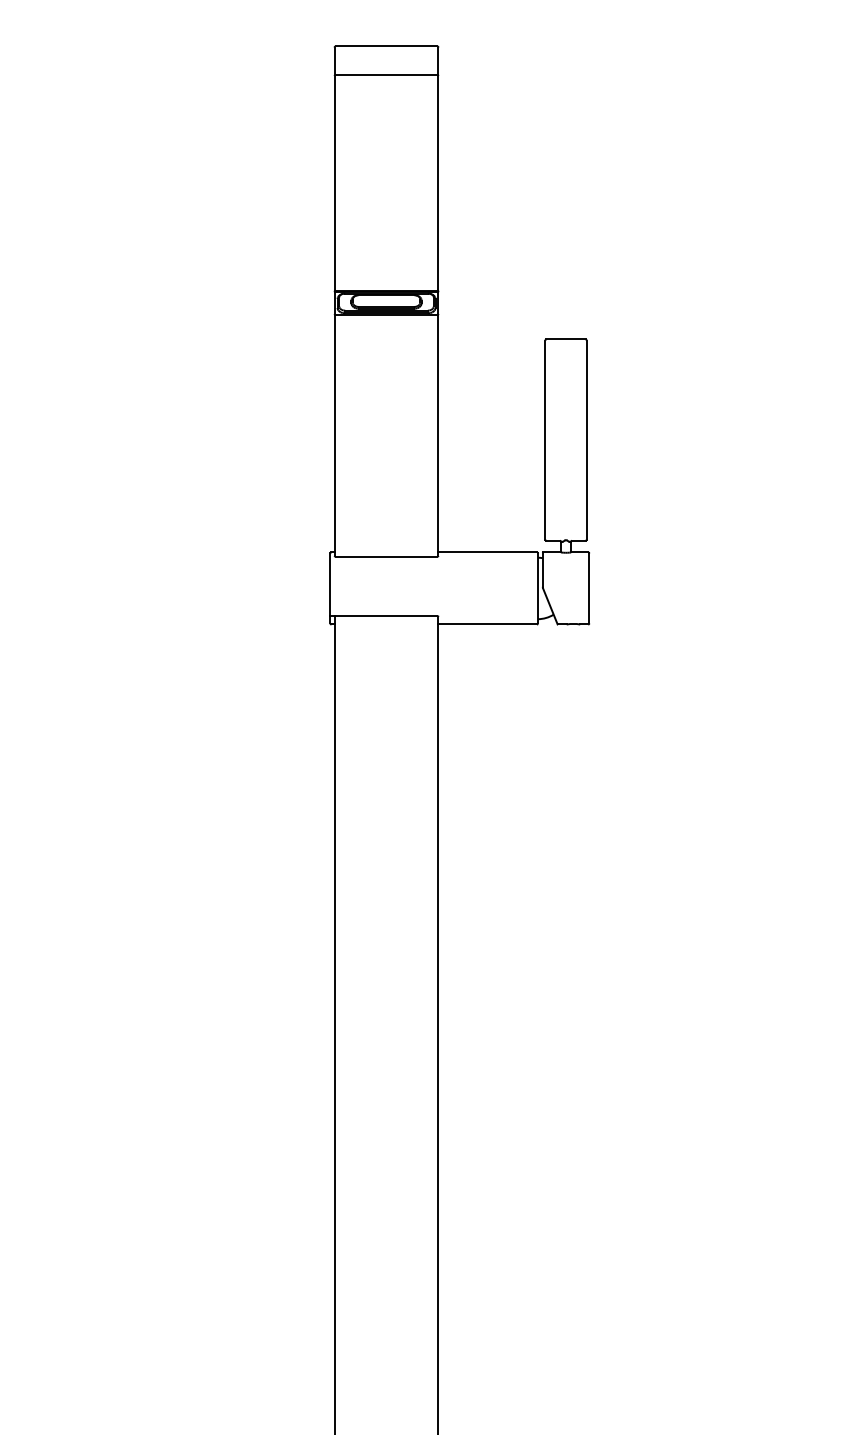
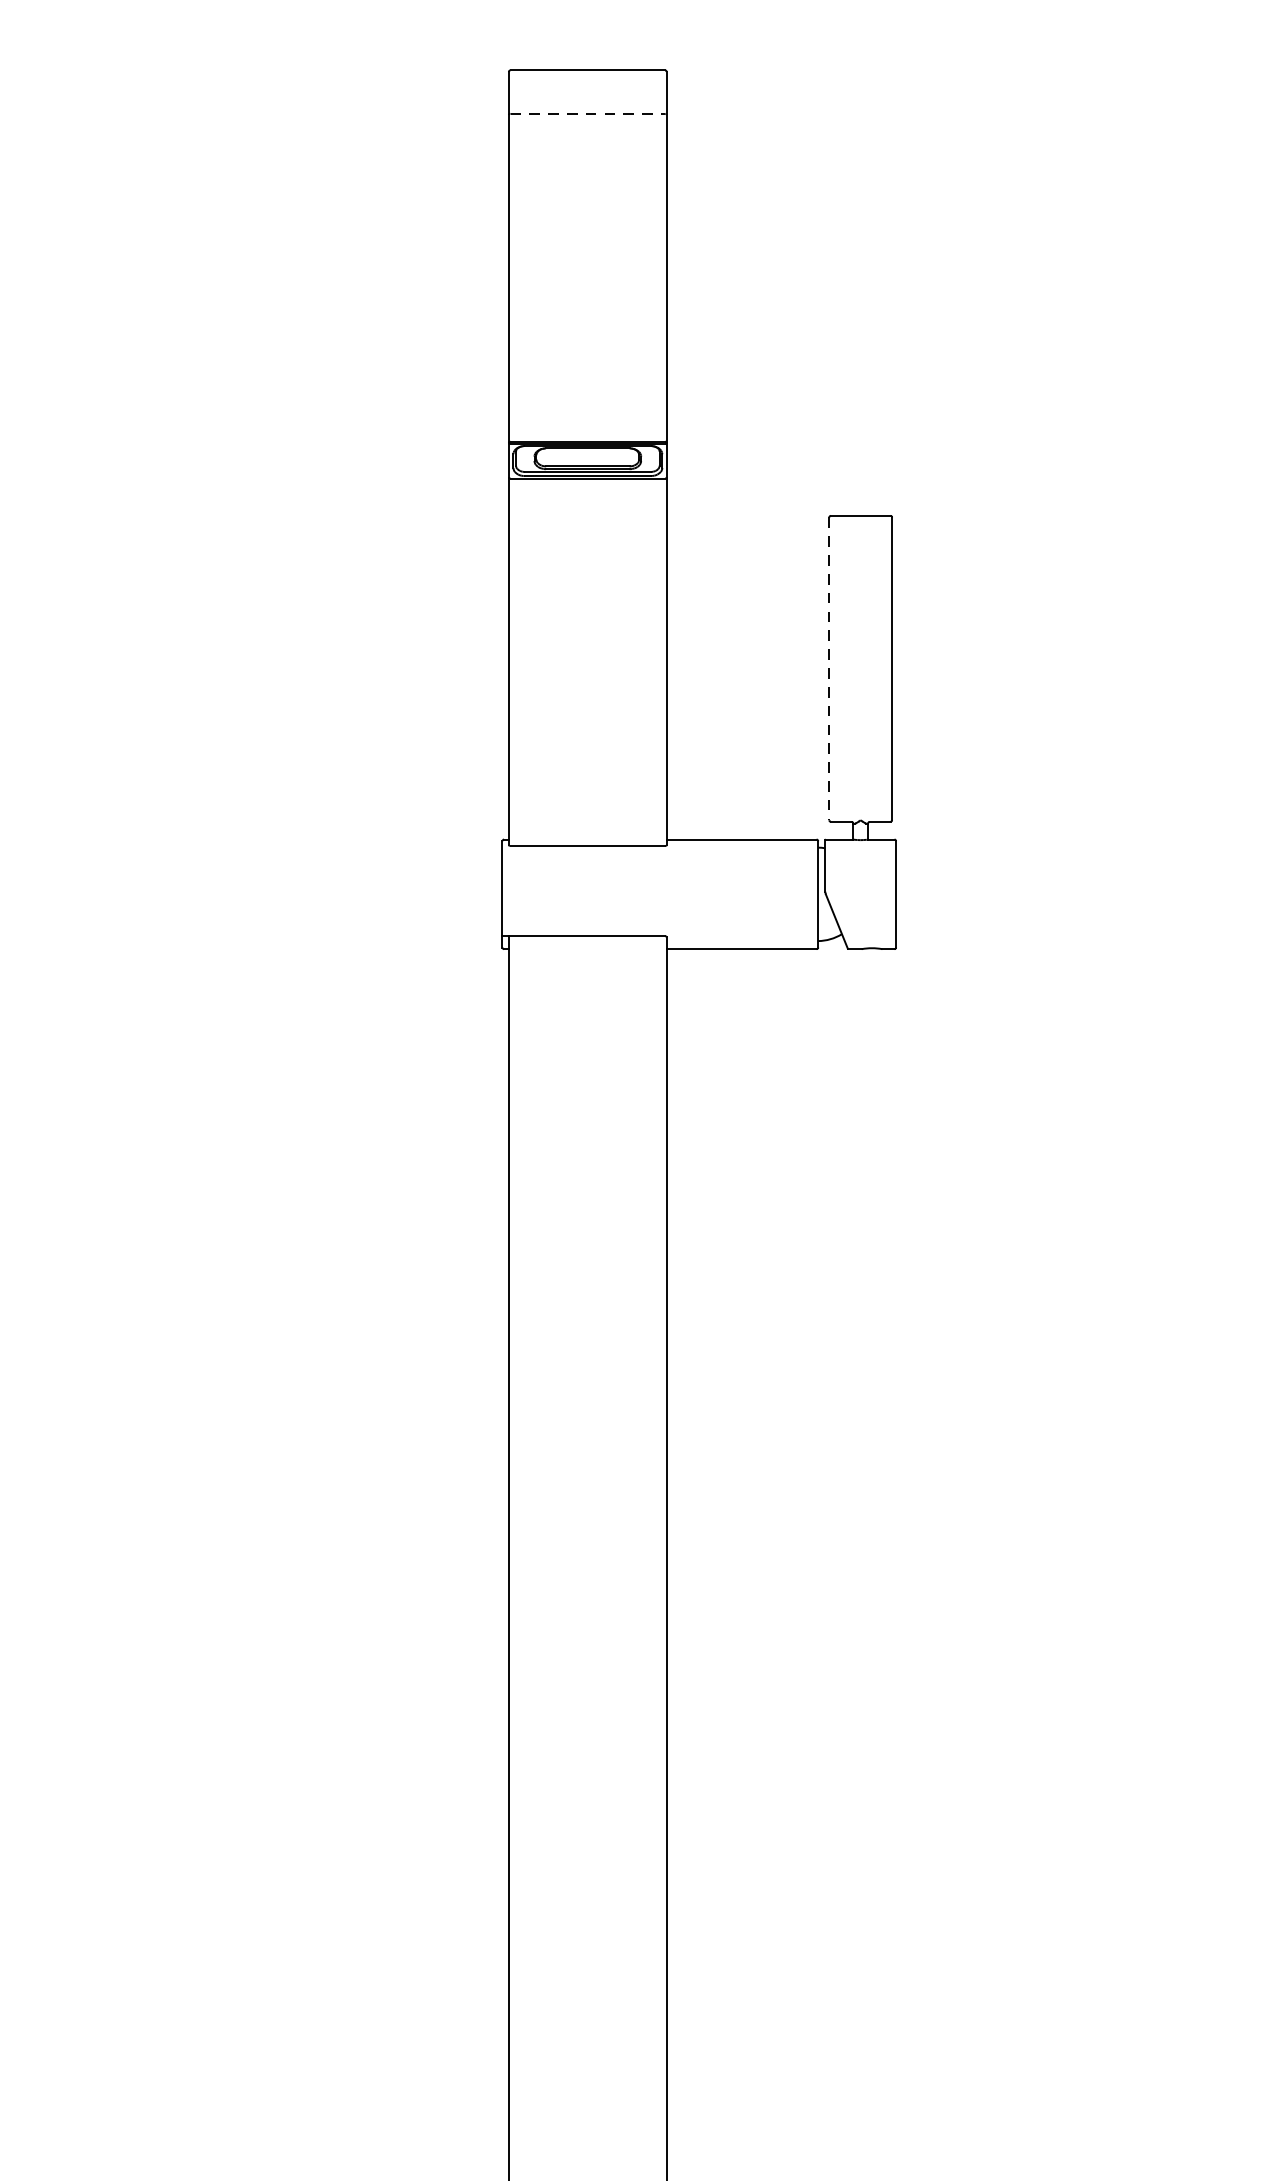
line: (386, 75) -> (587, 114), solid -> dashed
line: (545, 440) -> (829, 669), solid -> dashed

